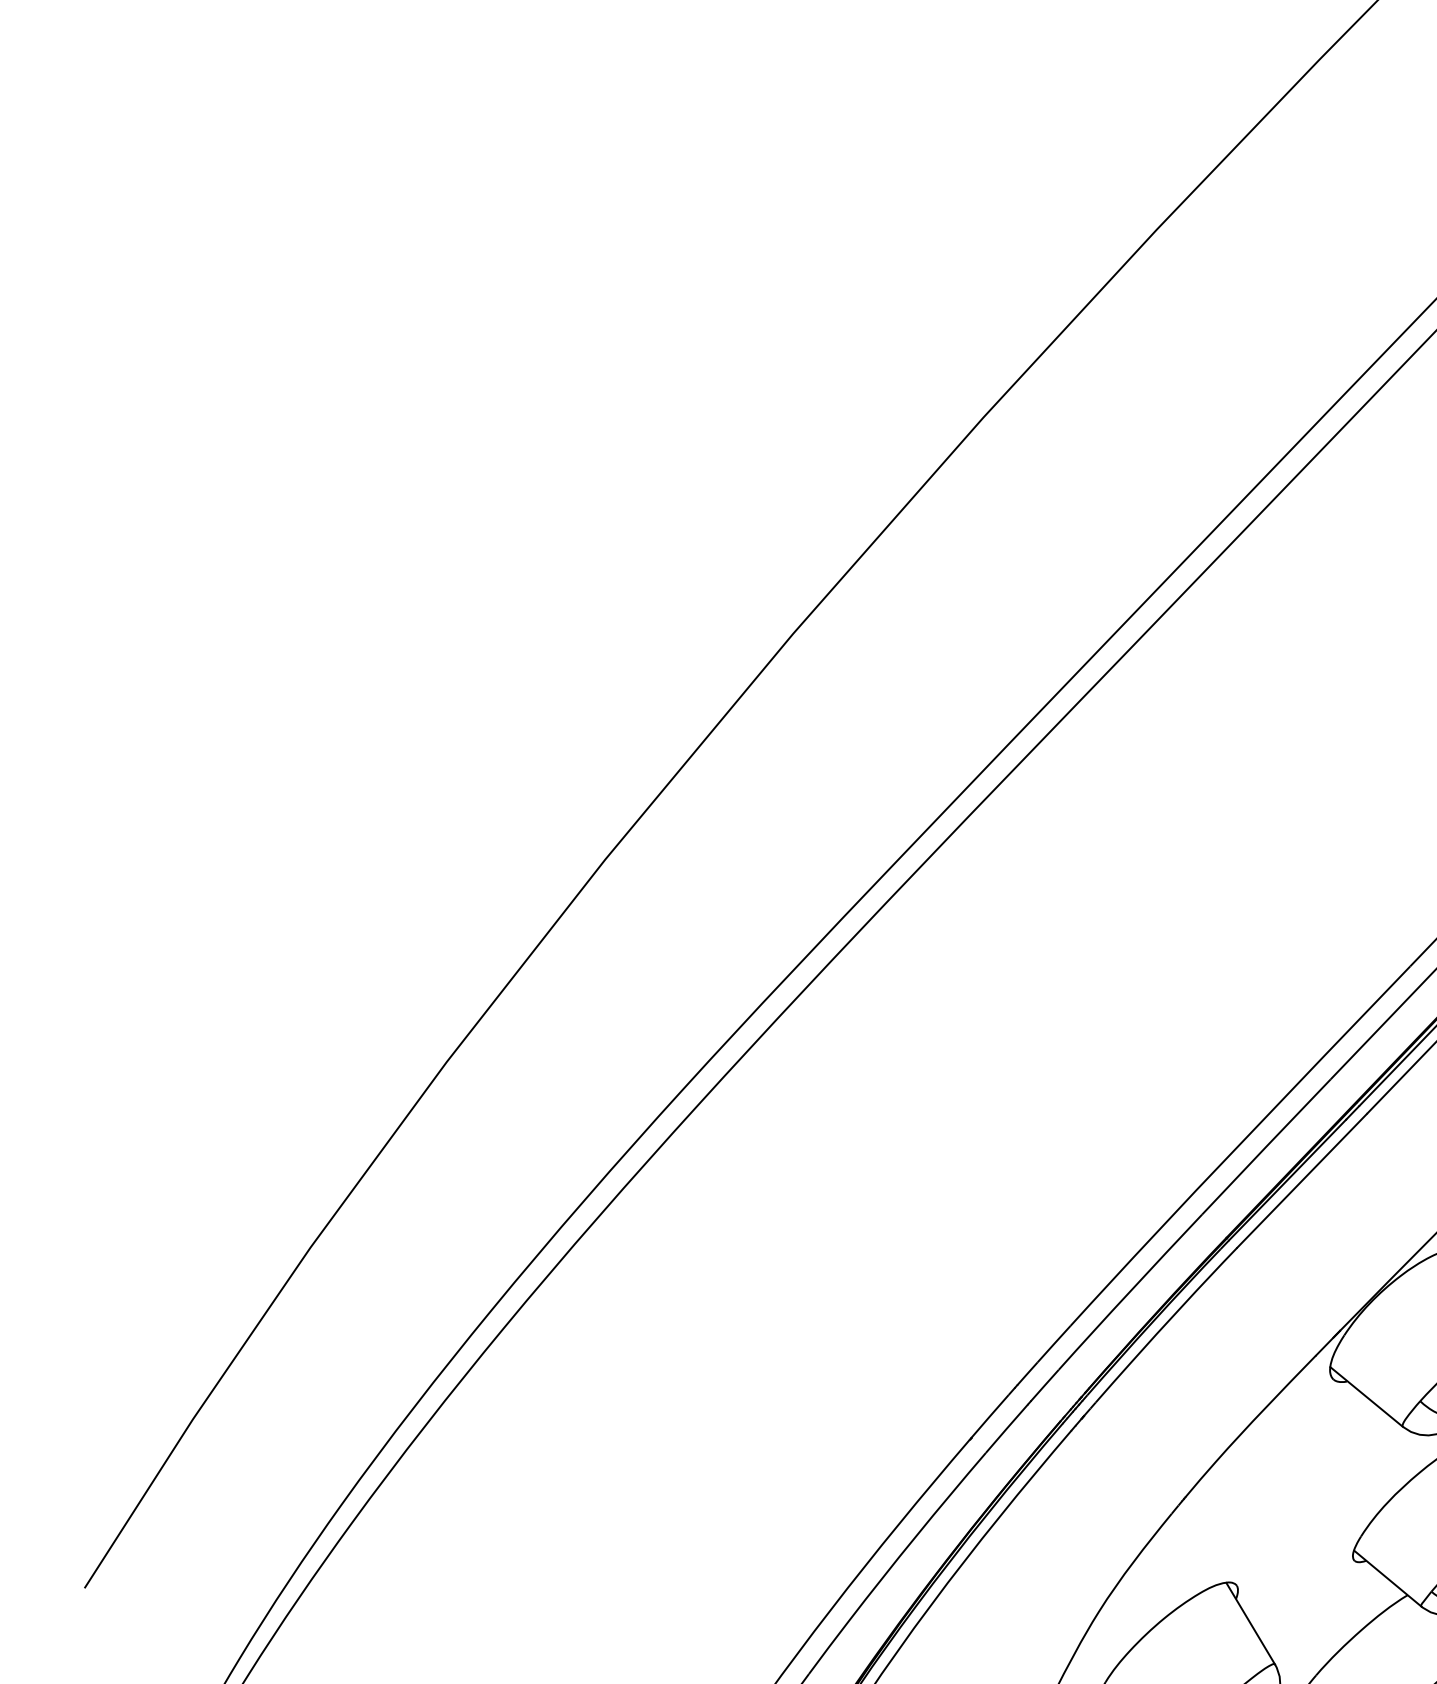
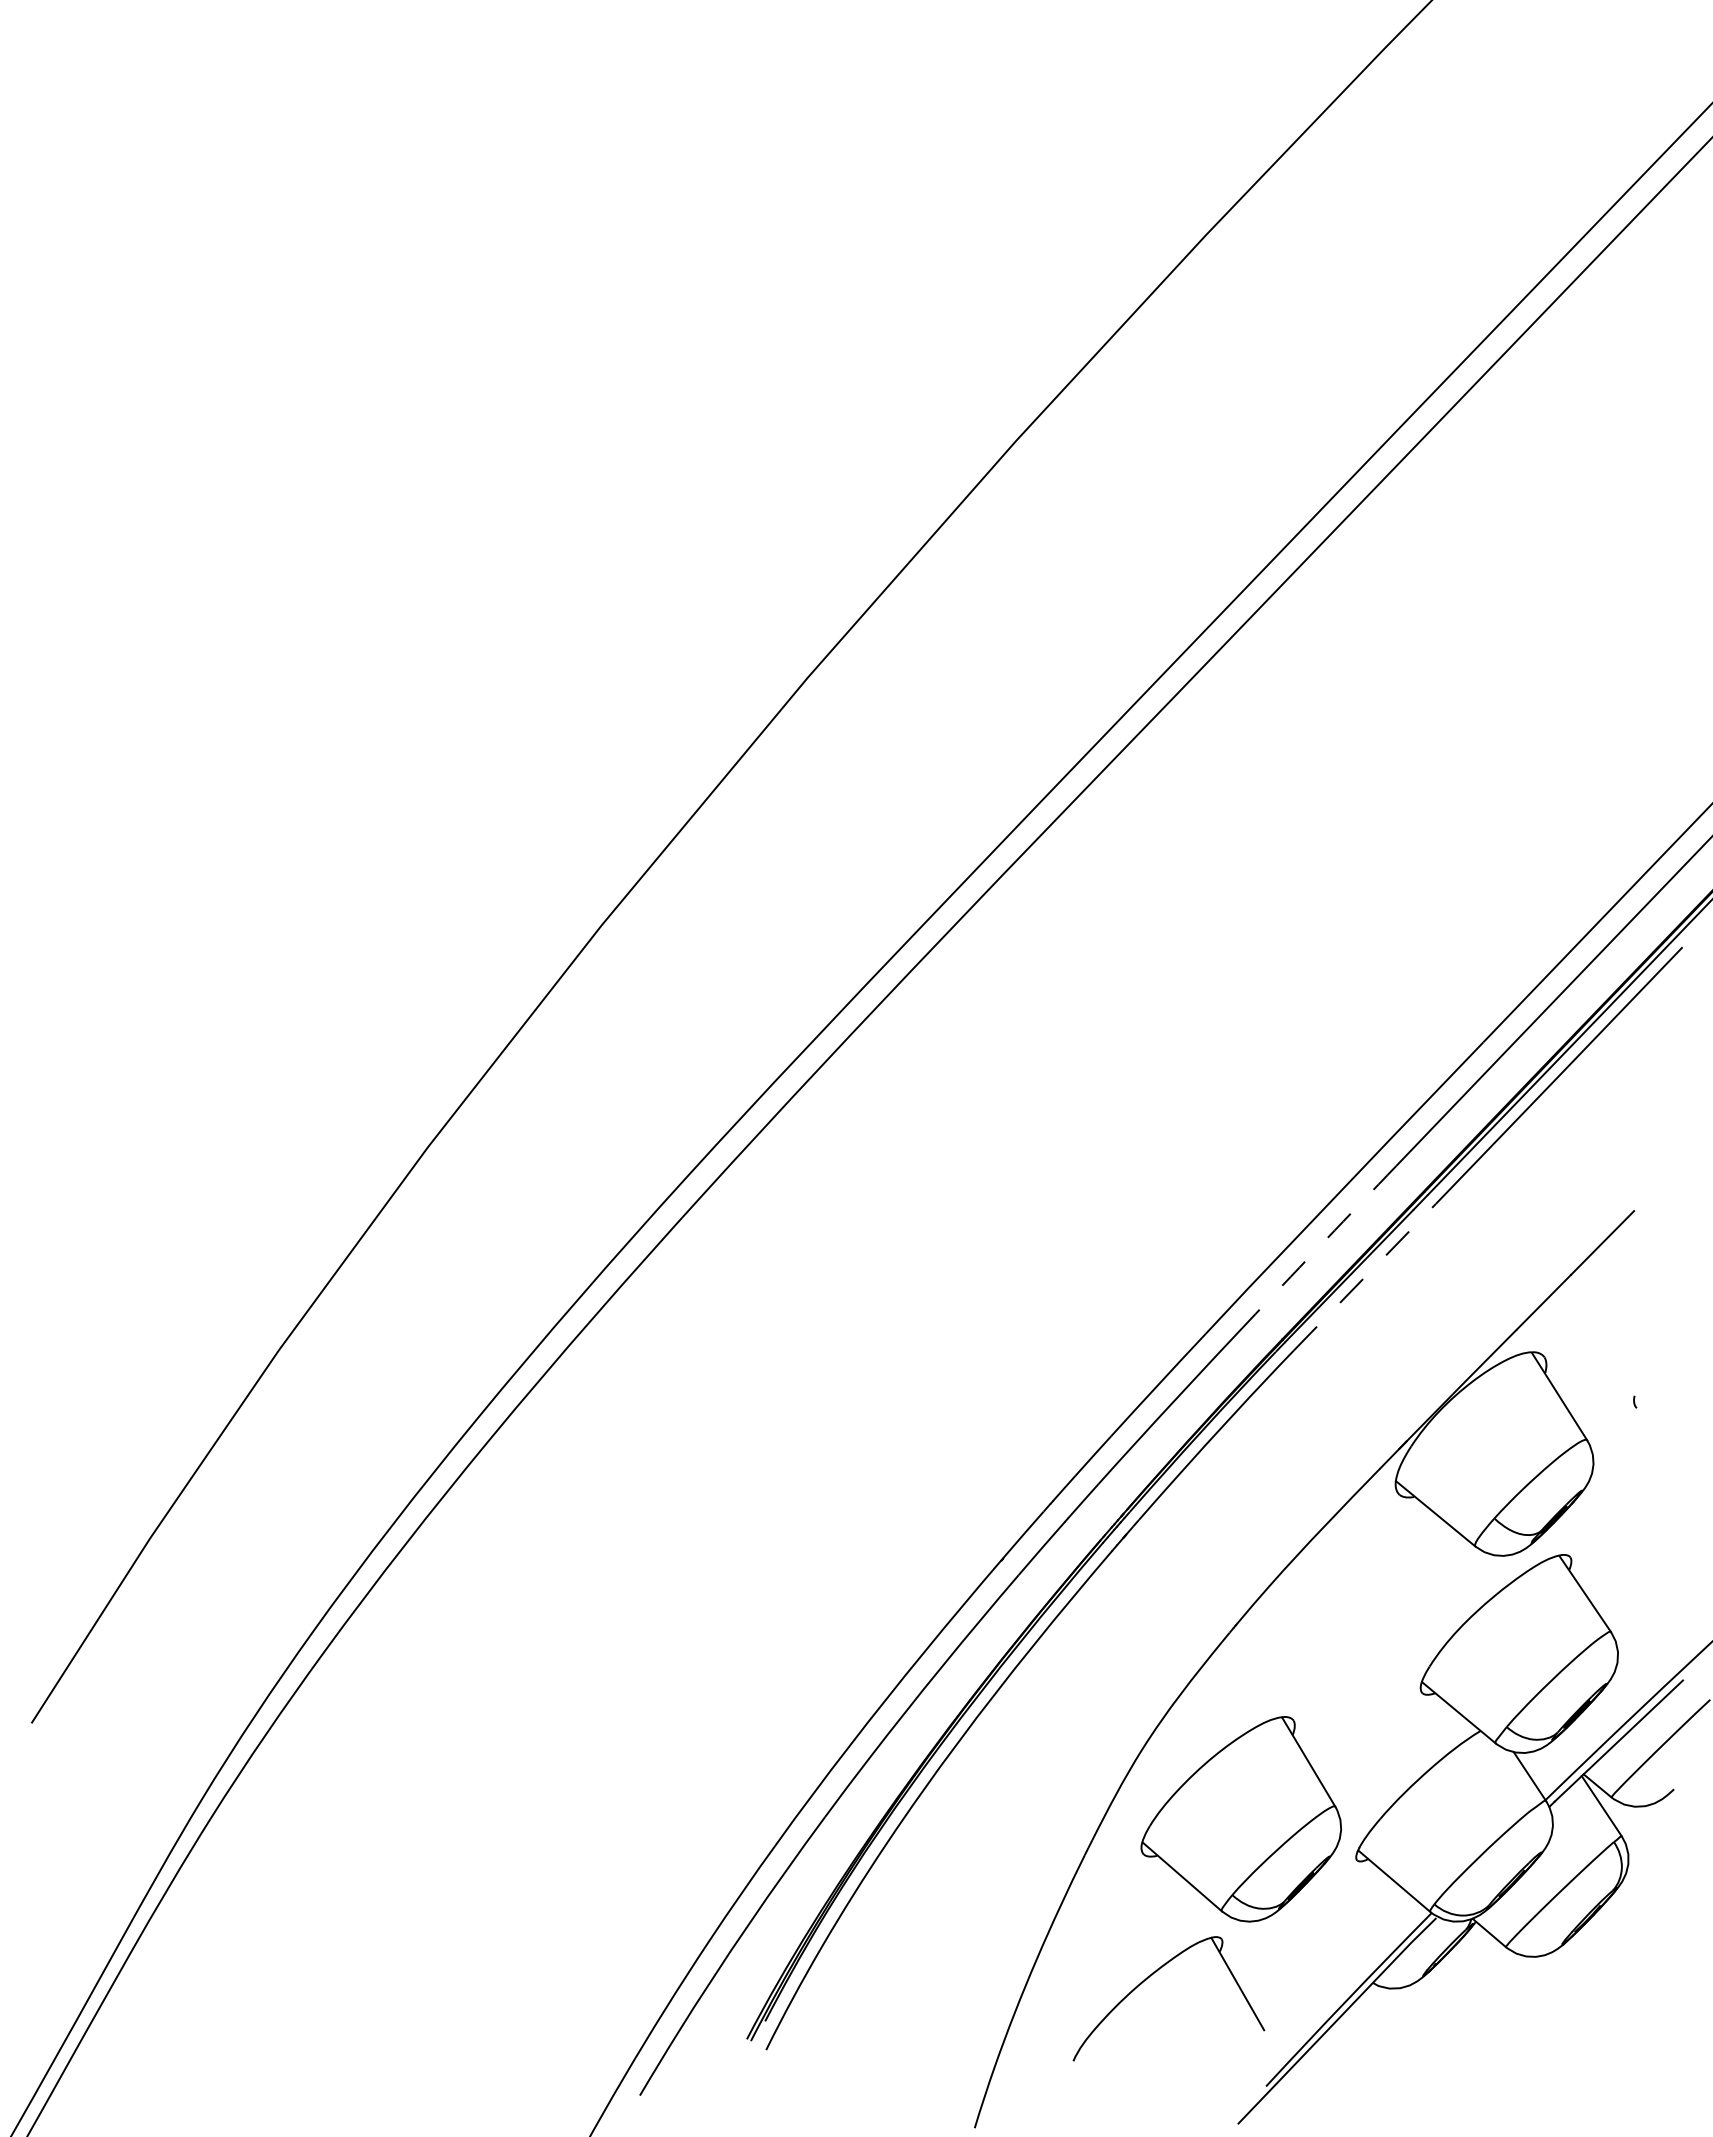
arc: (1266, 1146) -> (1325, 1239), solid -> dashed
line: (1302, 1180) -> (1365, 1276), solid -> dashed

